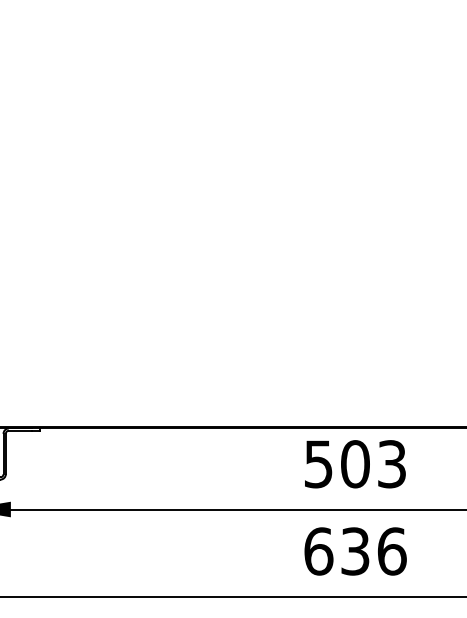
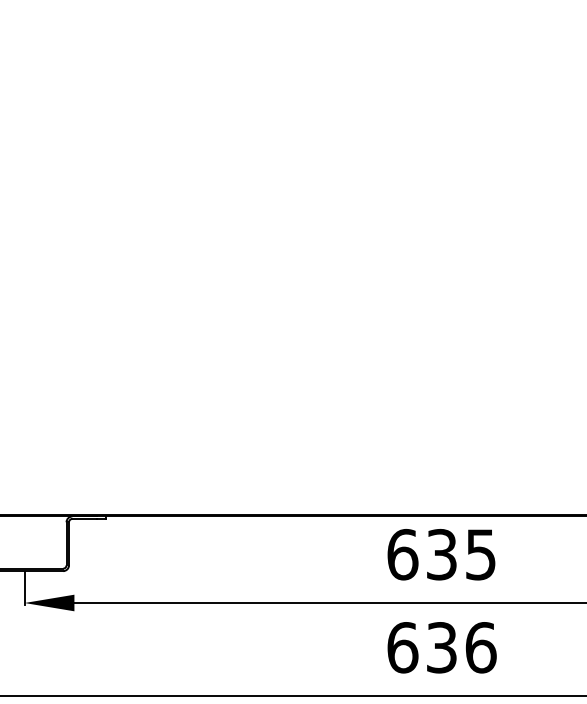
text: (355, 464) -> (441, 554), 503 -> 635

